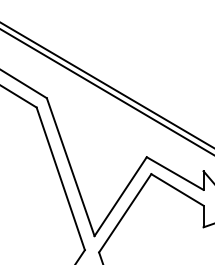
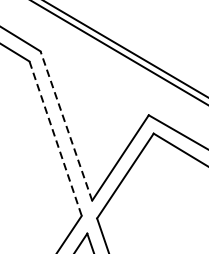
line: (70, 167) -> (66, 126), solid -> dashed
line: (60, 179) -> (55, 139), solid -> dashed

